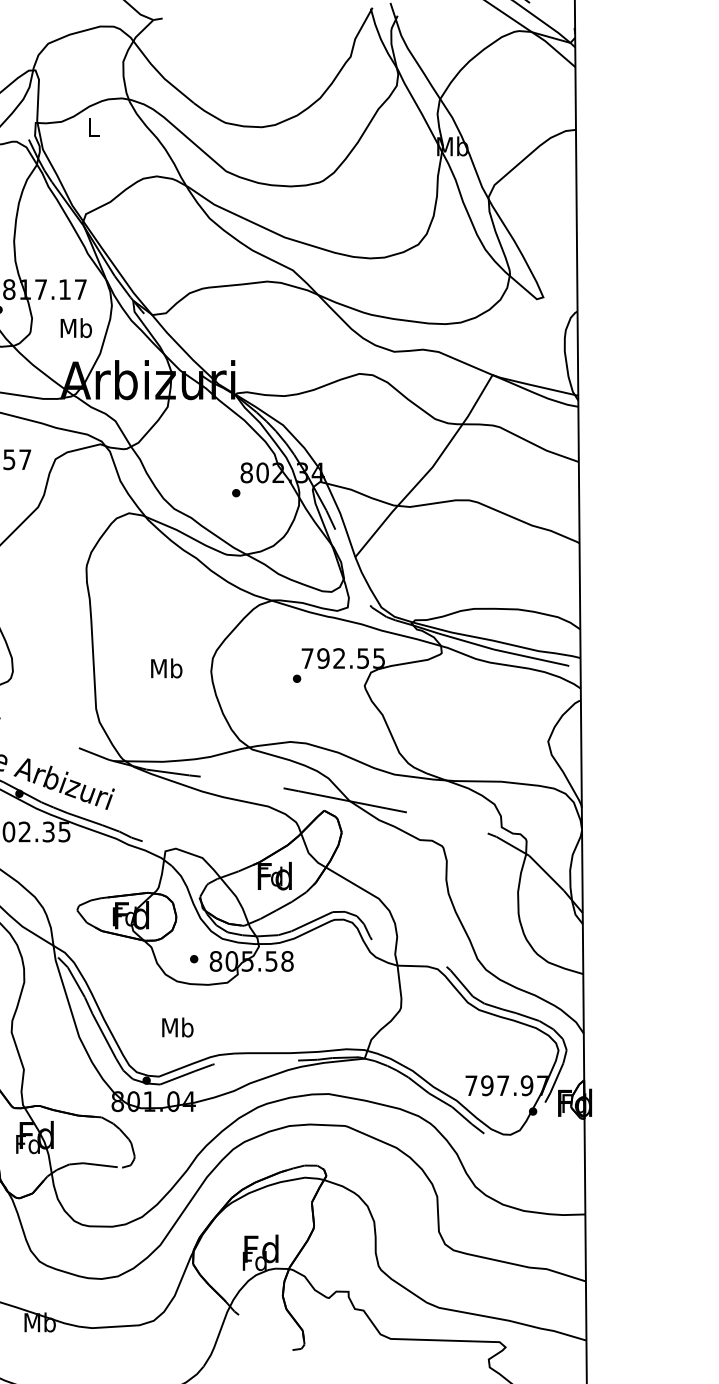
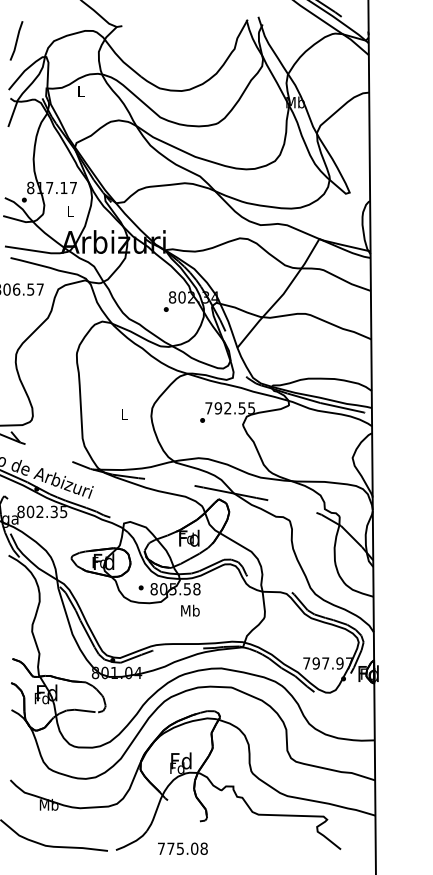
text: (75, 327) -> (70, 210), Mb -> L
text: (166, 668) -> (124, 414), Mb -> L
text: (177, 1027) -> (190, 610), moved

